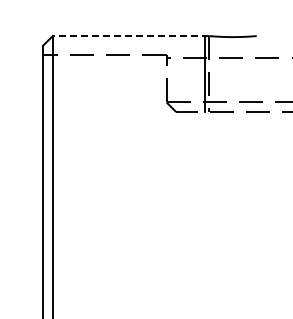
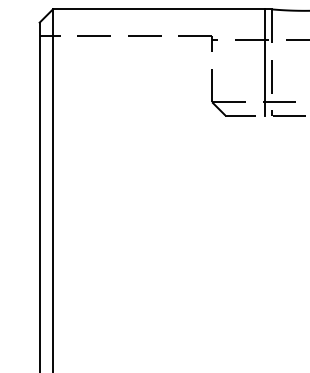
line: (130, 36) -> (161, 9), dashed -> solid

